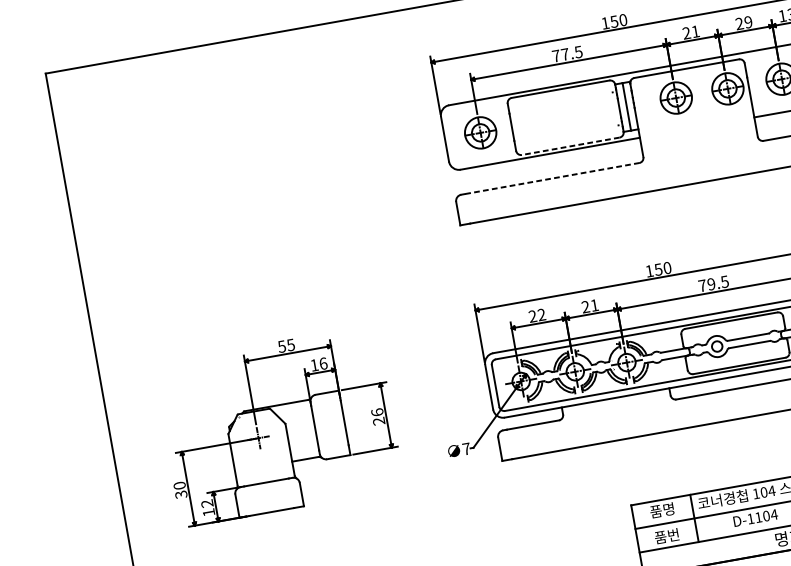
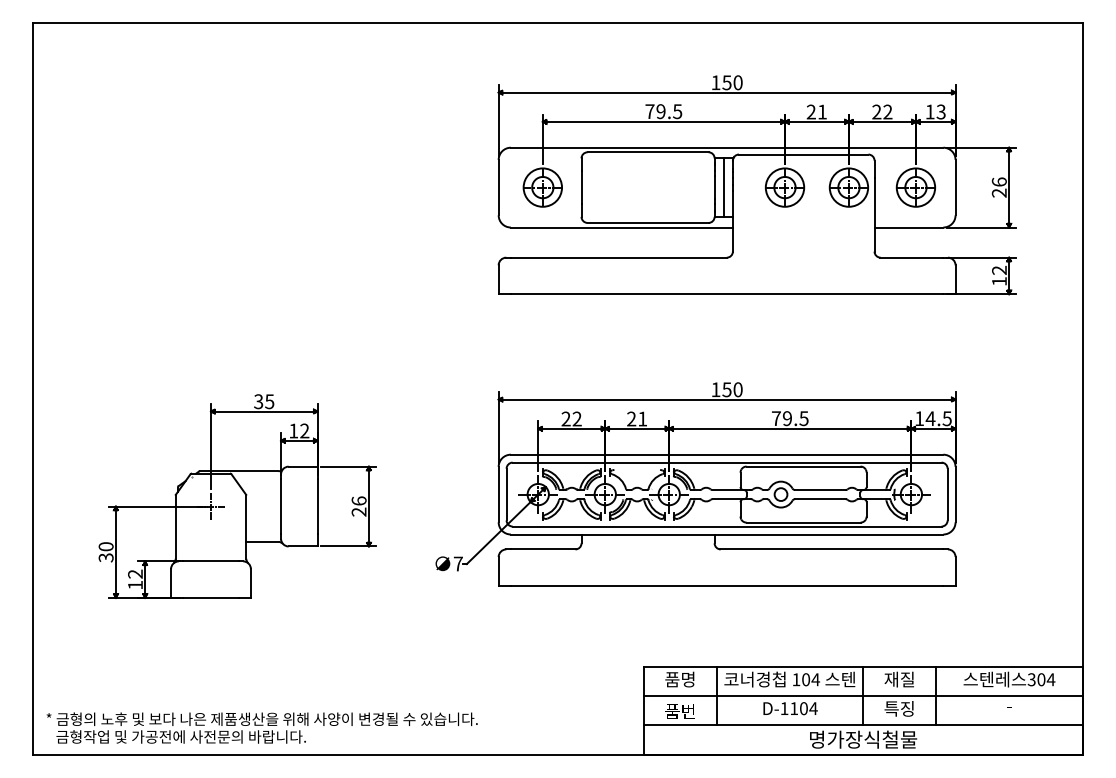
text: (748, 22) -> (887, 112), 29 -> 22
text: (564, 54) -> (660, 111), 77.5 -> 79.5
line: (570, 146) -> (647, 222), dashed -> solid
line: (551, 178) -> (618, 257), dashed -> solid
text: (281, 346) -> (258, 401), 55 -> 35
text: (323, 363) -> (304, 430), 16 -> 12

